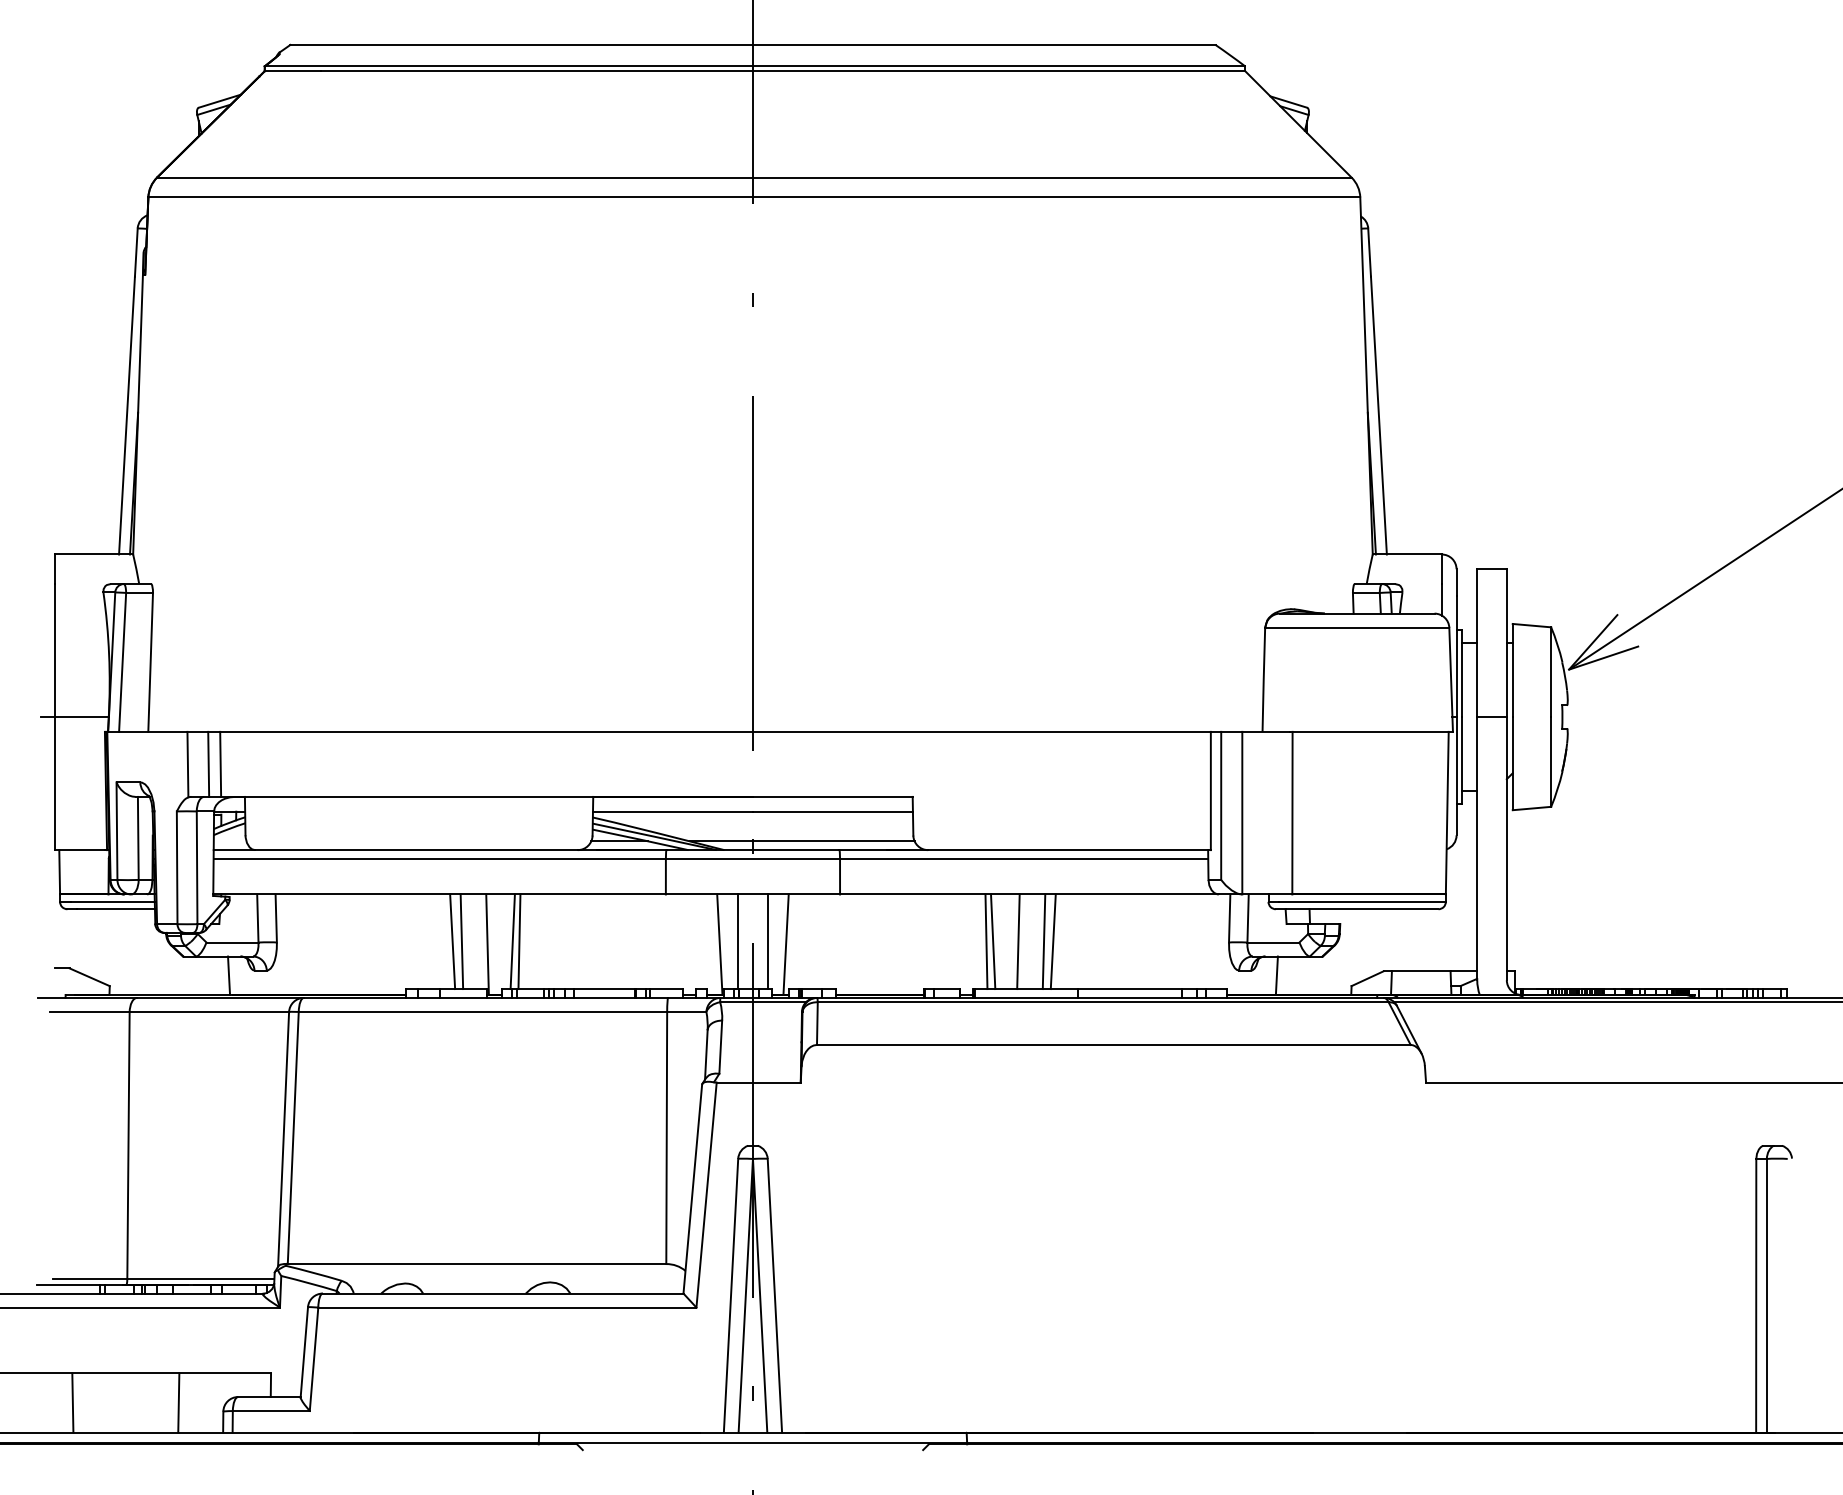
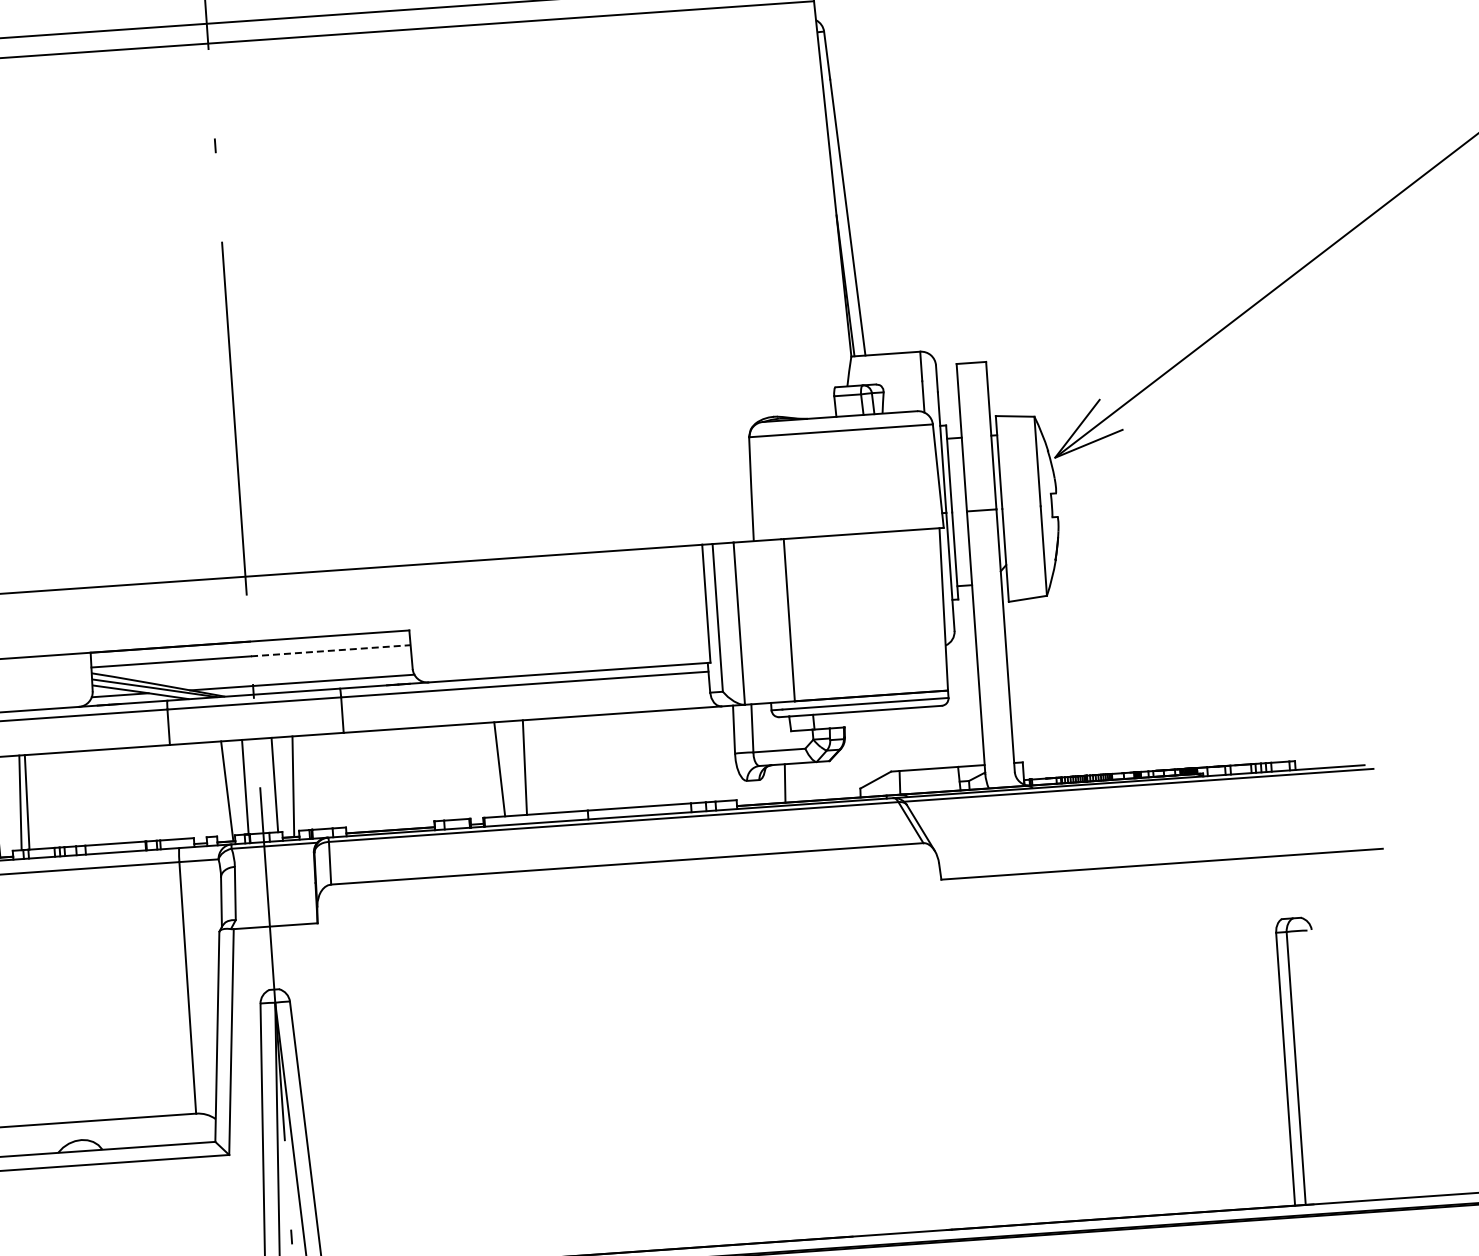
line: (832, 811) -> (330, 650), solid -> dashed
line: (986, 941) -> (493, 769), removed
line: (1043, 941) -> (549, 765), removed
line: (1052, 941) -> (558, 764), removed

